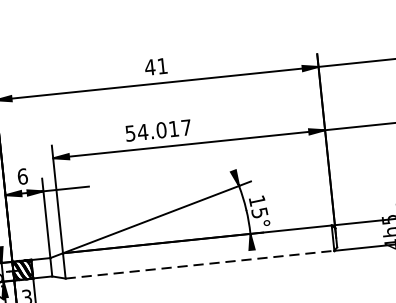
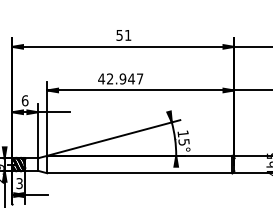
text: (149, 67) -> (119, 35), 41 -> 51
text: (152, 130) -> (116, 78), 54.017 -> 42.947
line: (201, 264) -> (140, 173), dashed -> solid

